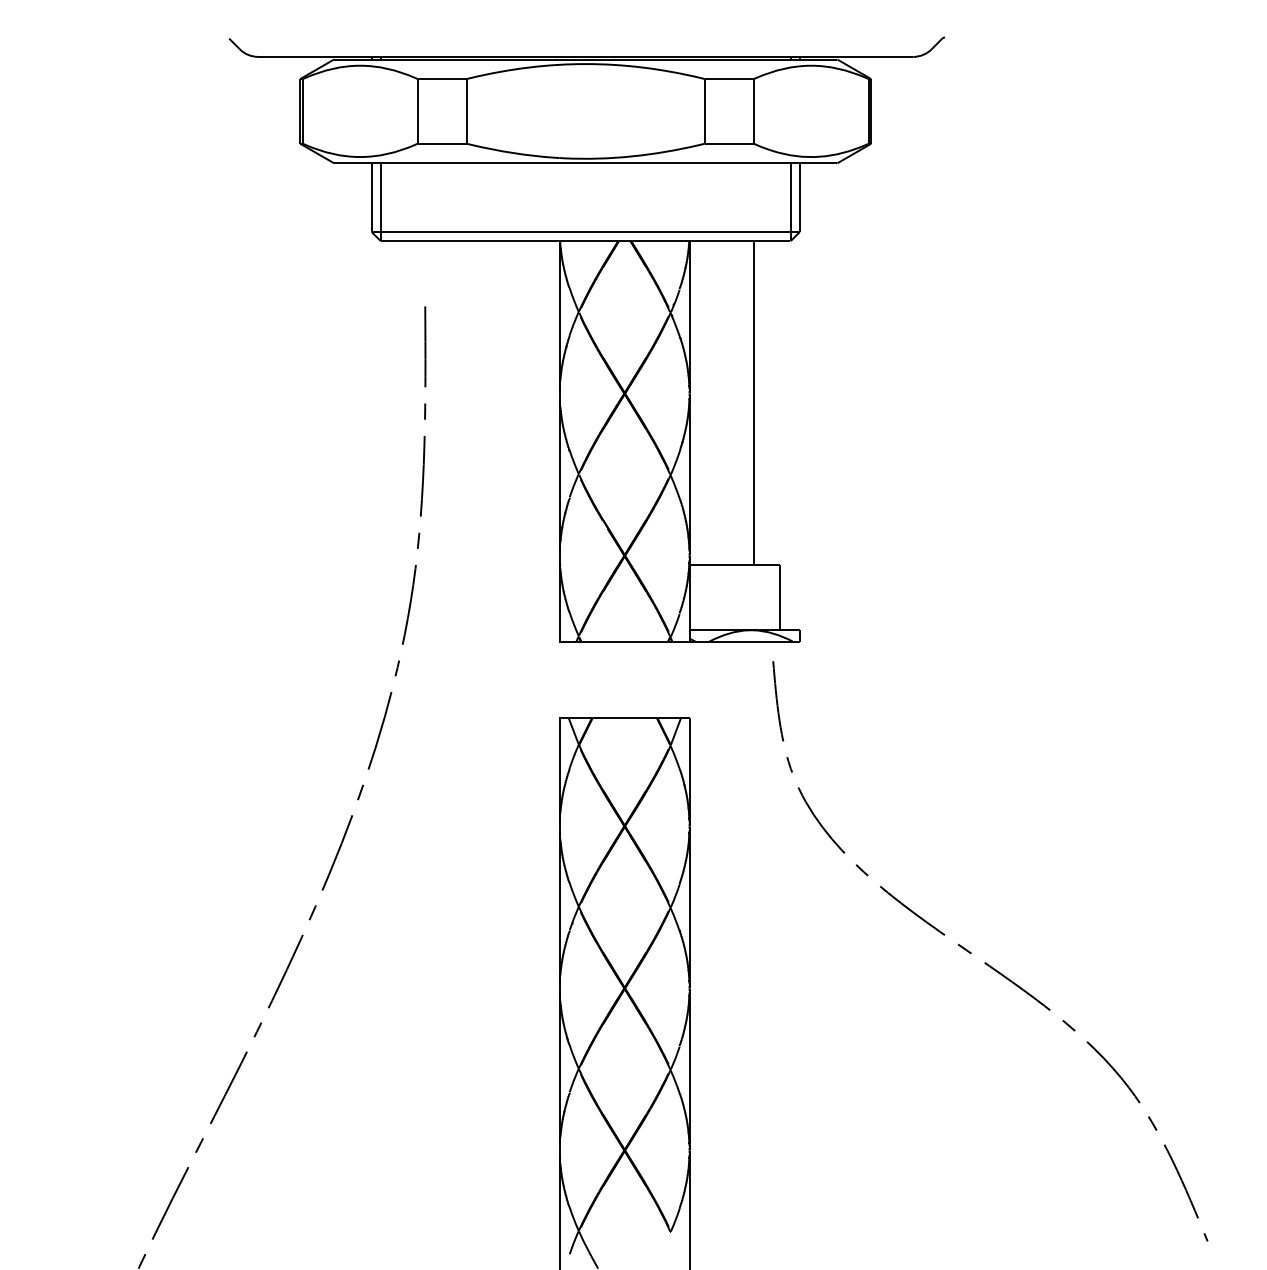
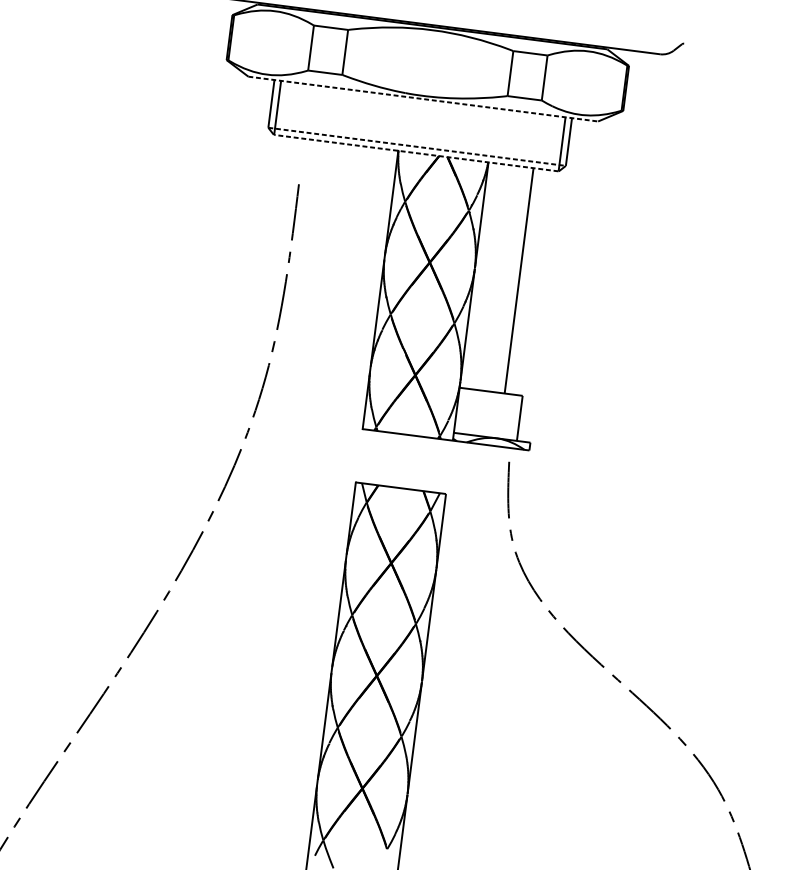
line: (585, 163) -> (423, 99), solid -> dashed
line: (586, 232) -> (417, 147), solid -> dashed
line: (585, 241) -> (416, 153), solid -> dashed

